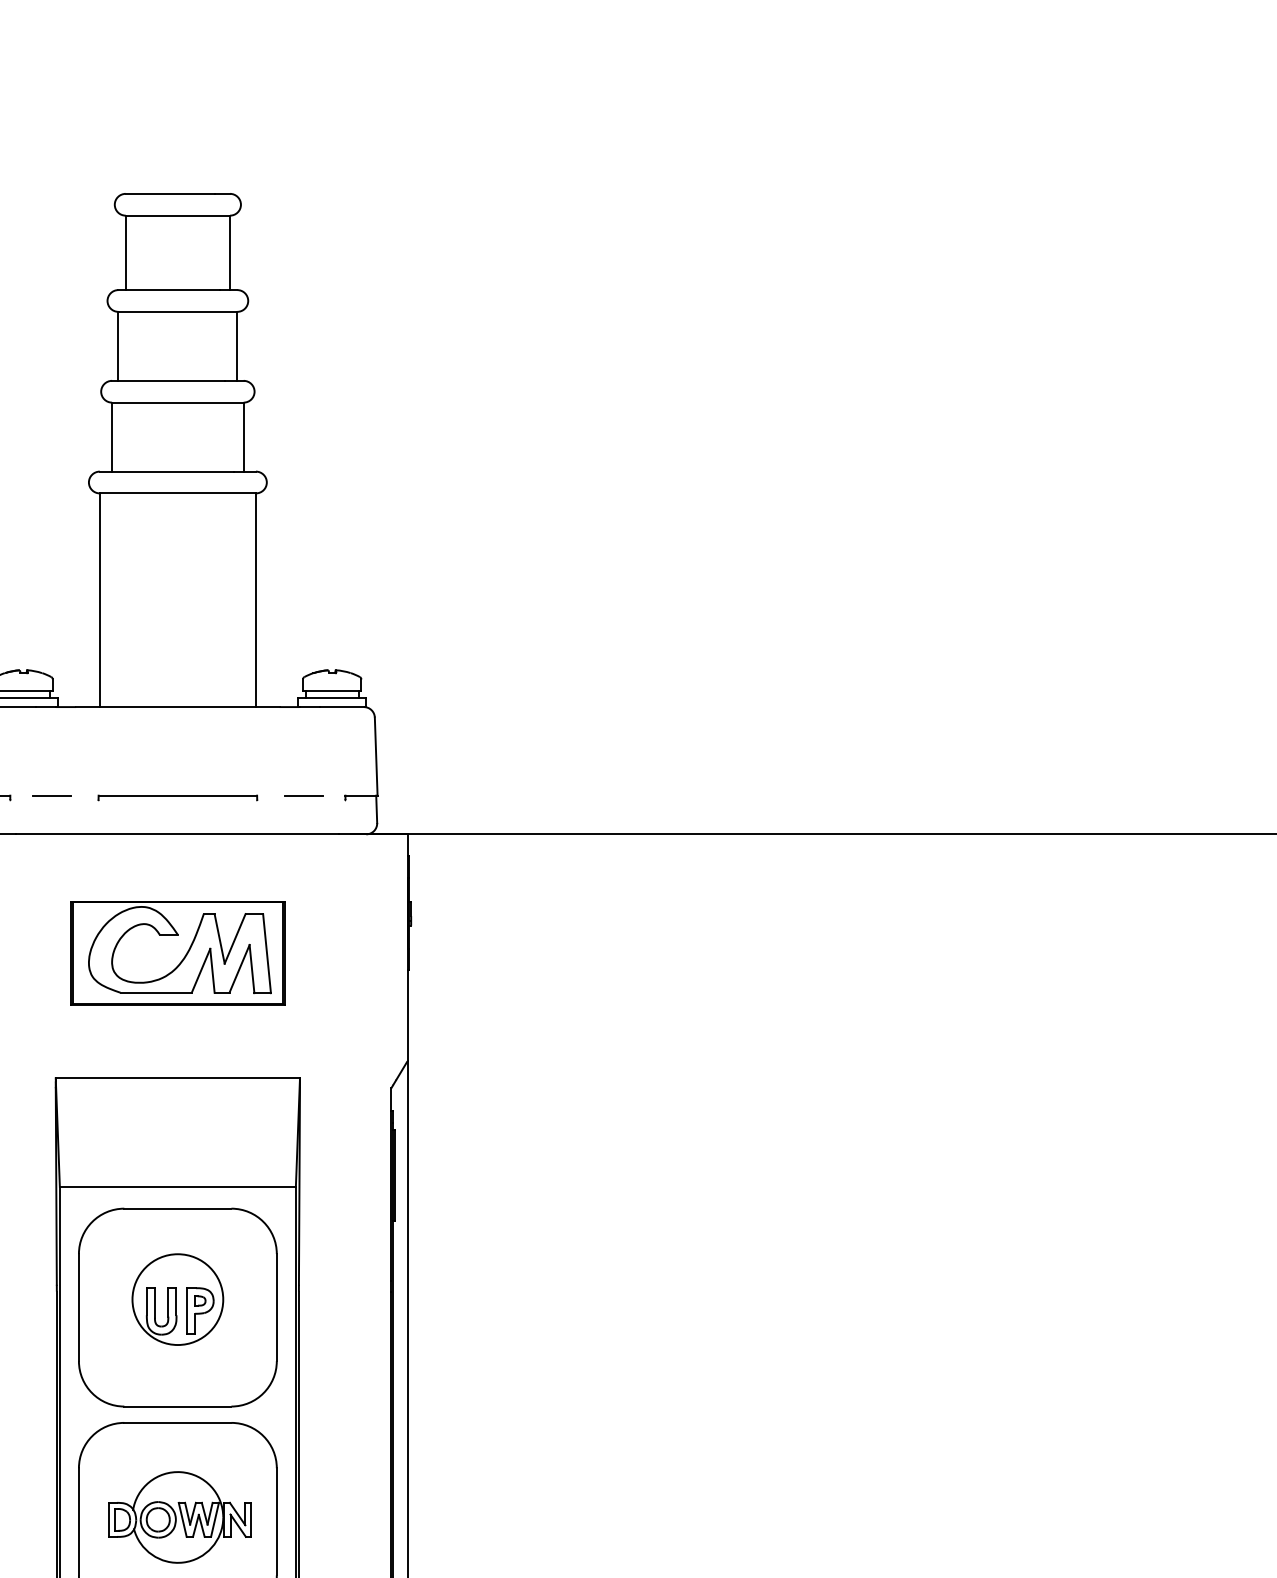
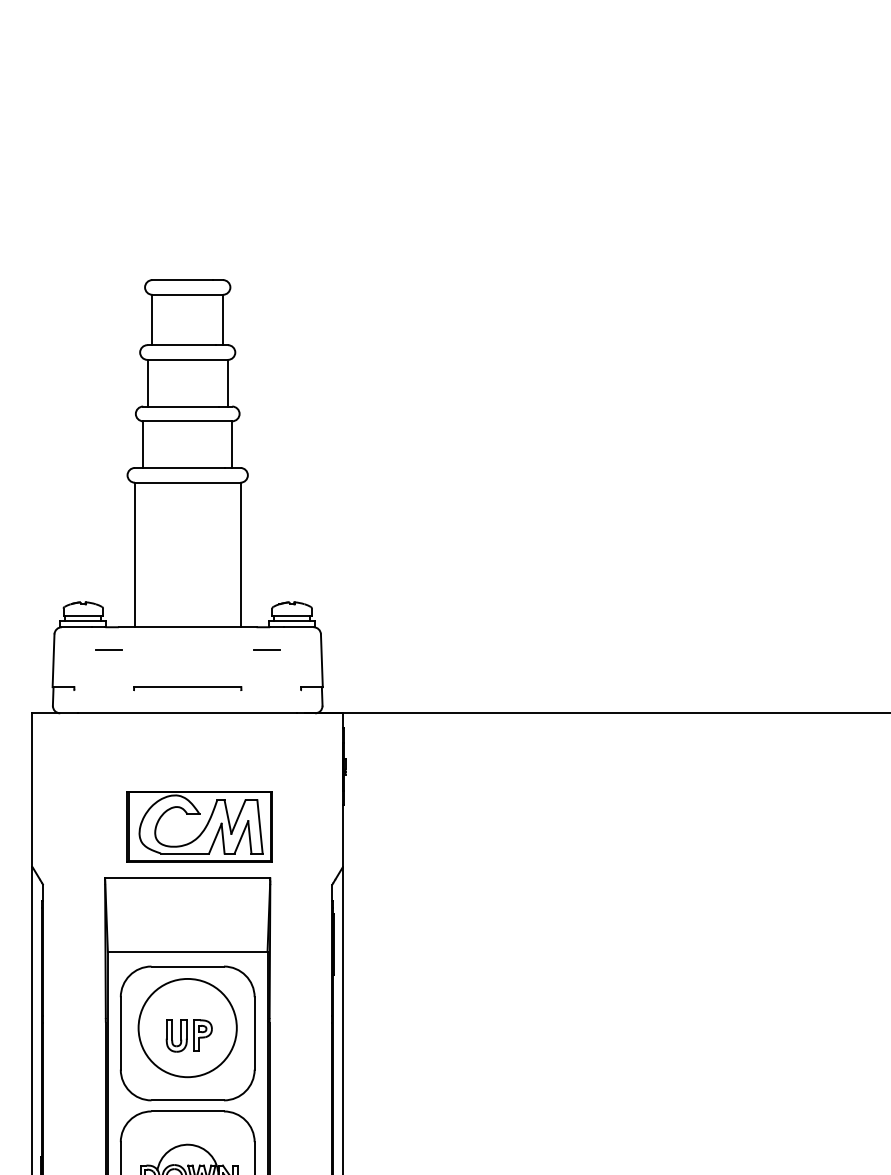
line: (50, 794) -> (108, 649), moved
line: (303, 794) -> (266, 649), moved
part: (177, 952) -> (199, 826), moved
circle: (177, 1298) -> (187, 1027), size x1.6

